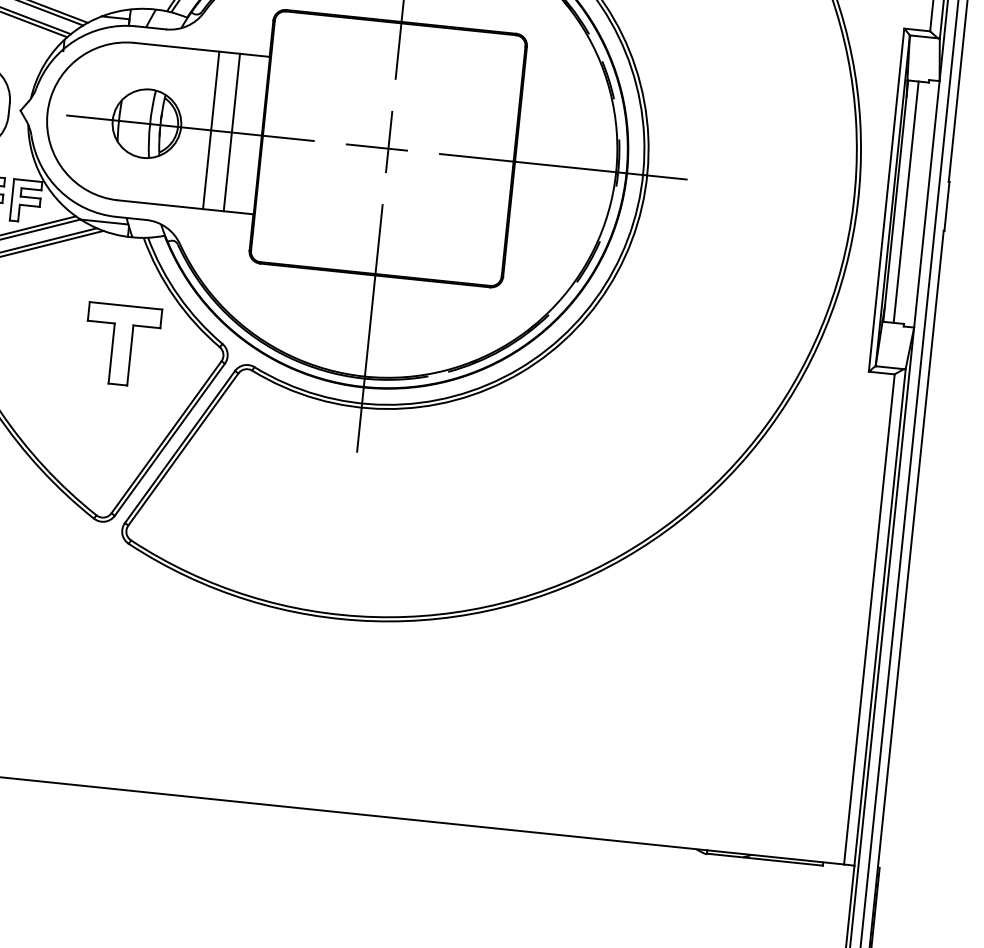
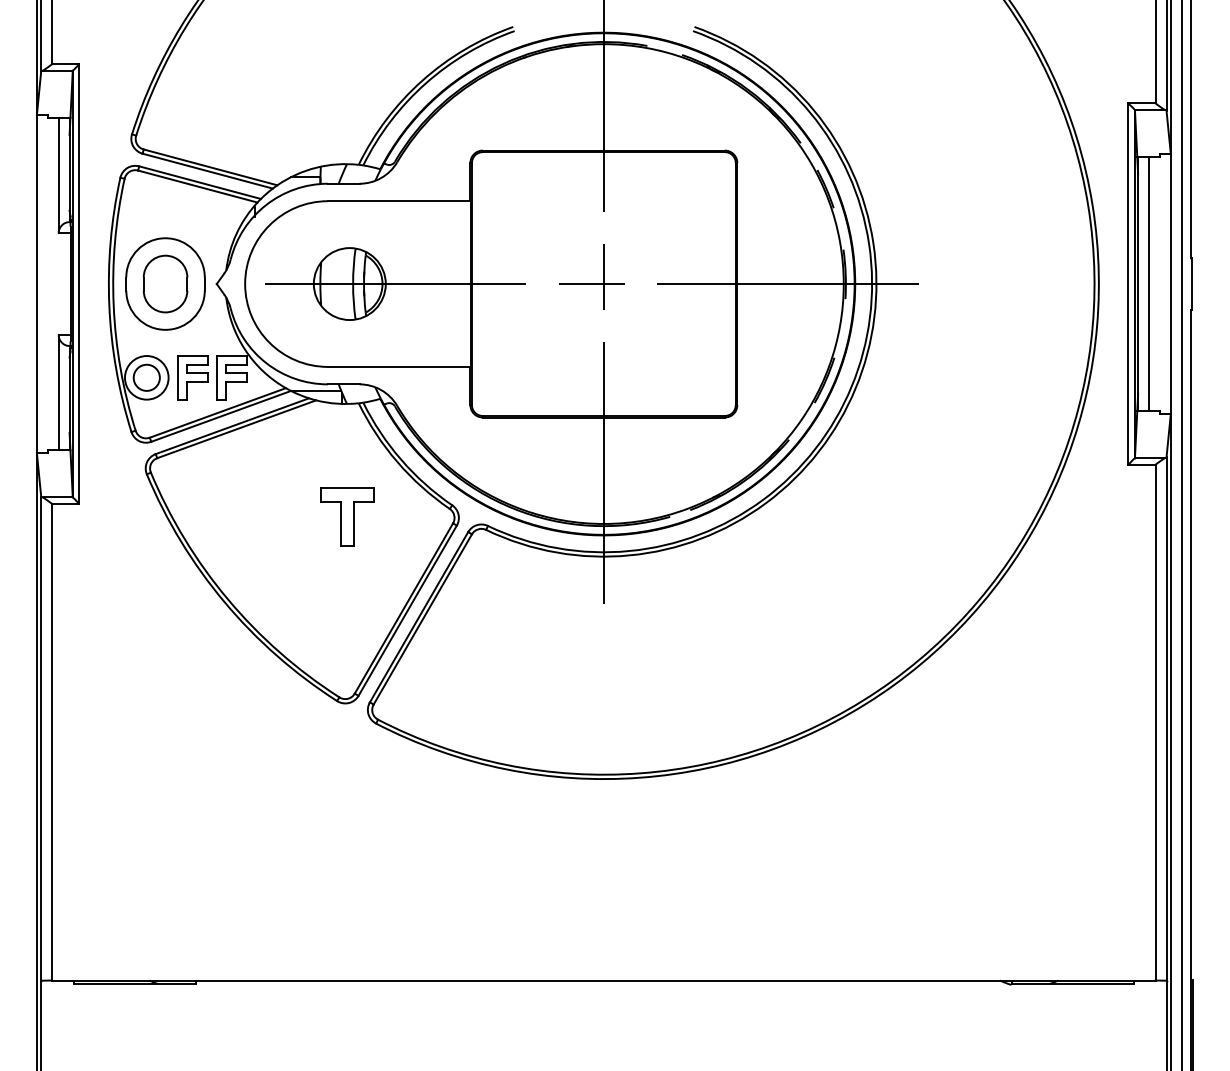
line: (211, 129) -> (417, 283), removed
line: (232, 132) -> (439, 283), removed
part: (121, 345) -> (347, 517), size x0.7

